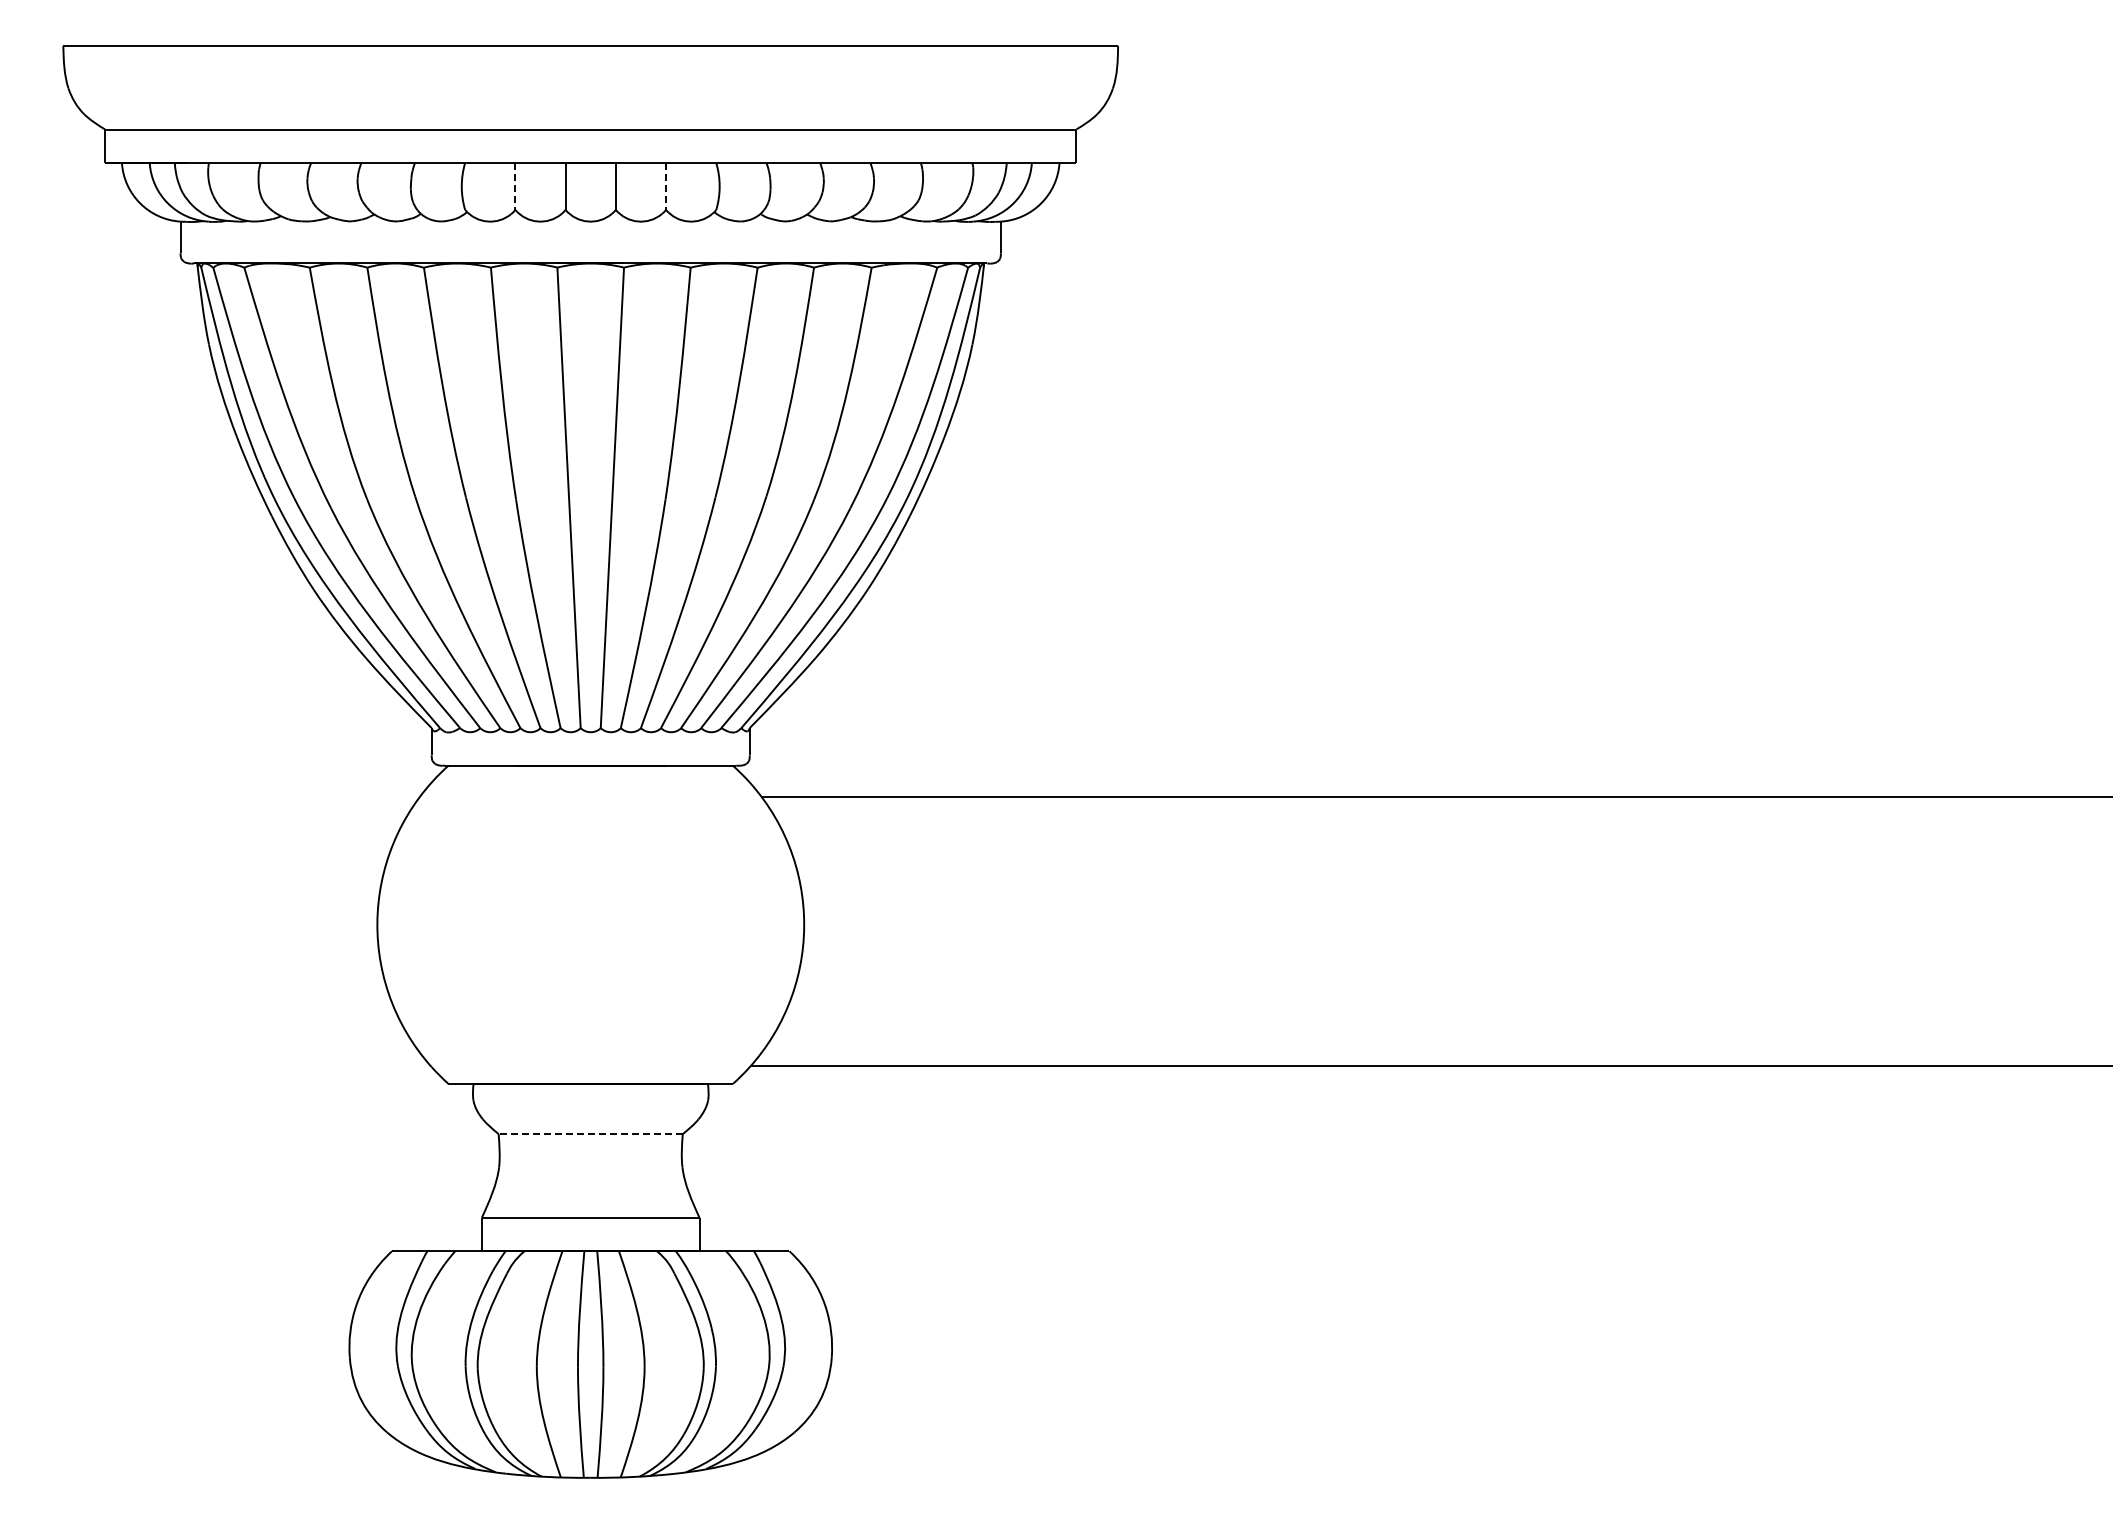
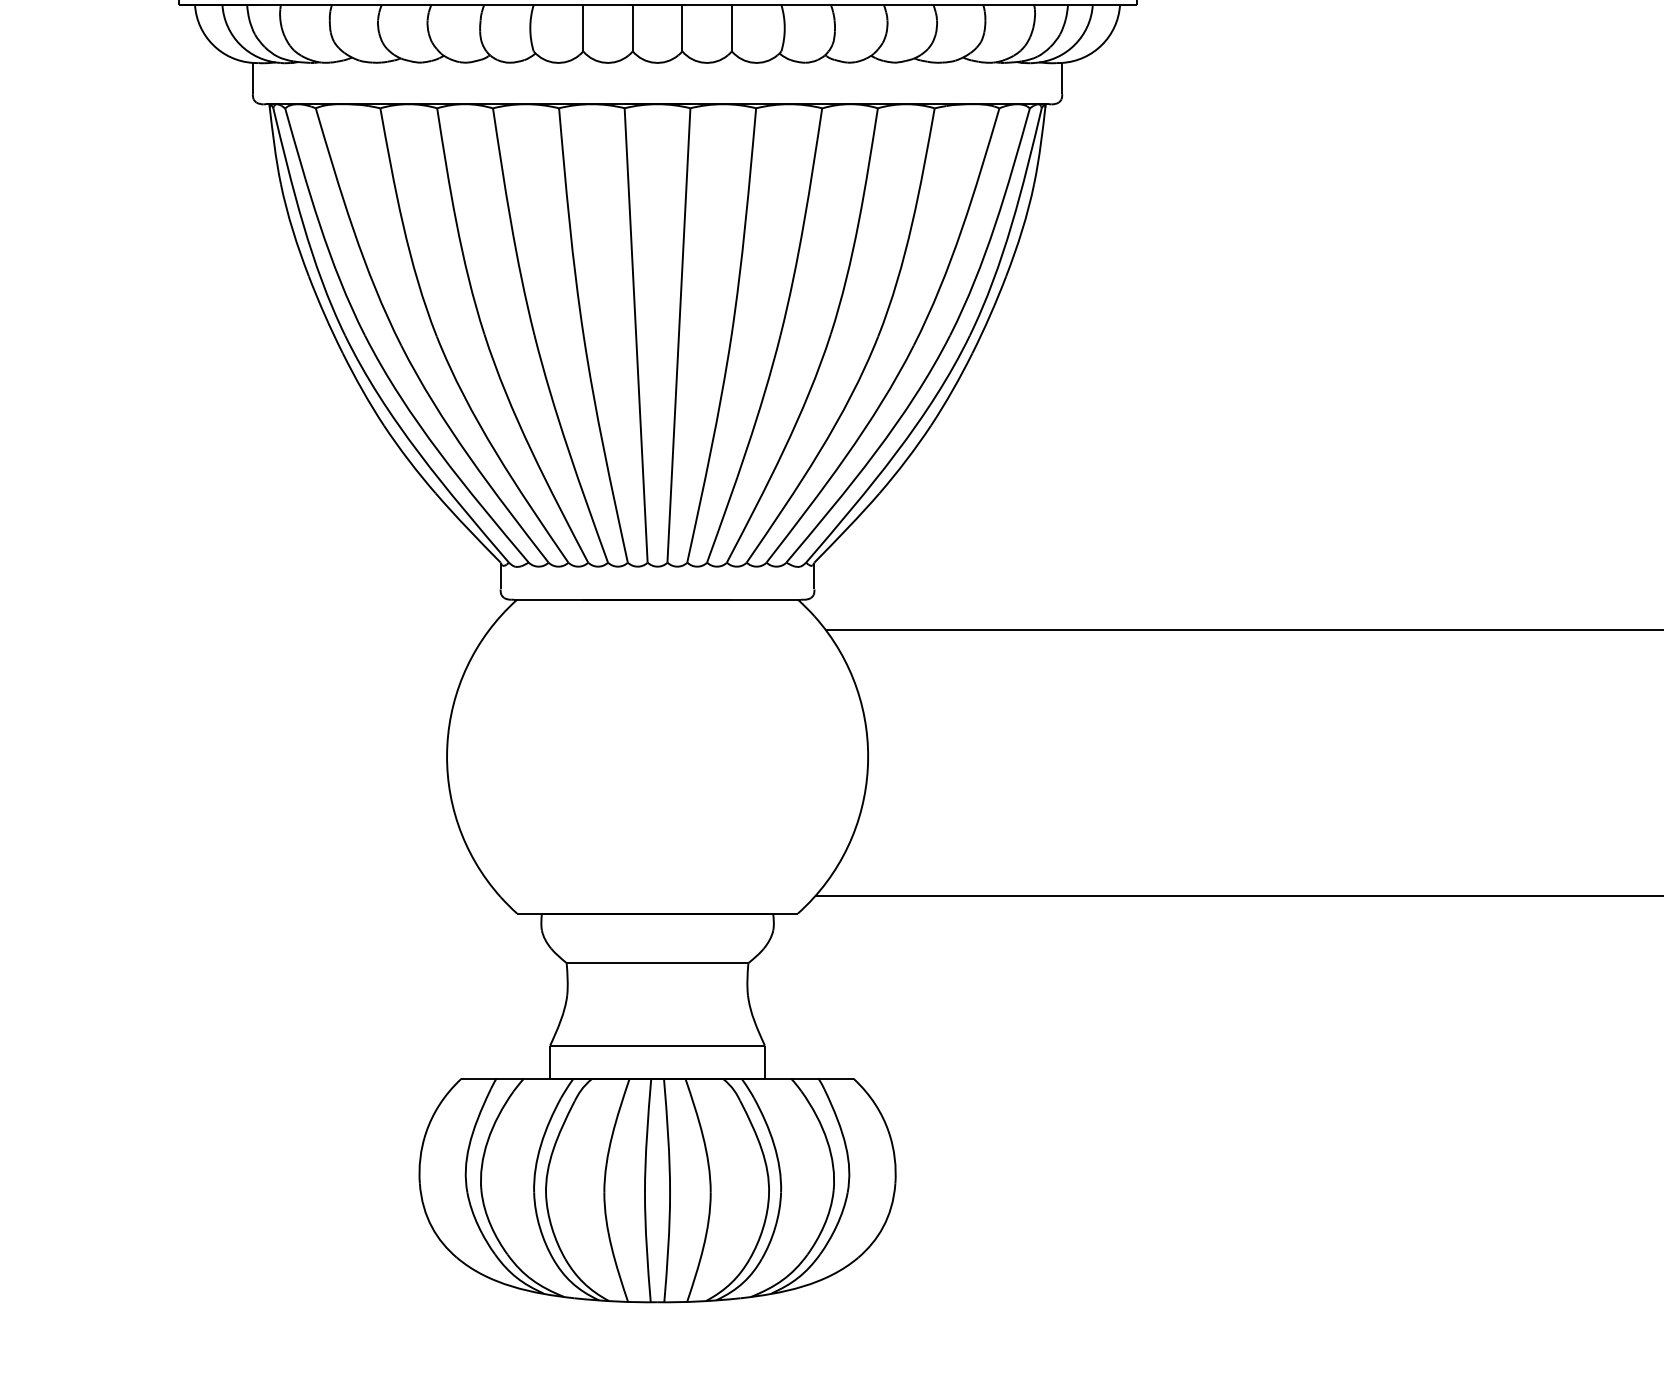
line: (515, 186) -> (583, 28), dashed -> solid
line: (666, 186) -> (732, 28), dashed -> solid
line: (590, 1134) -> (657, 963), dashed -> solid

